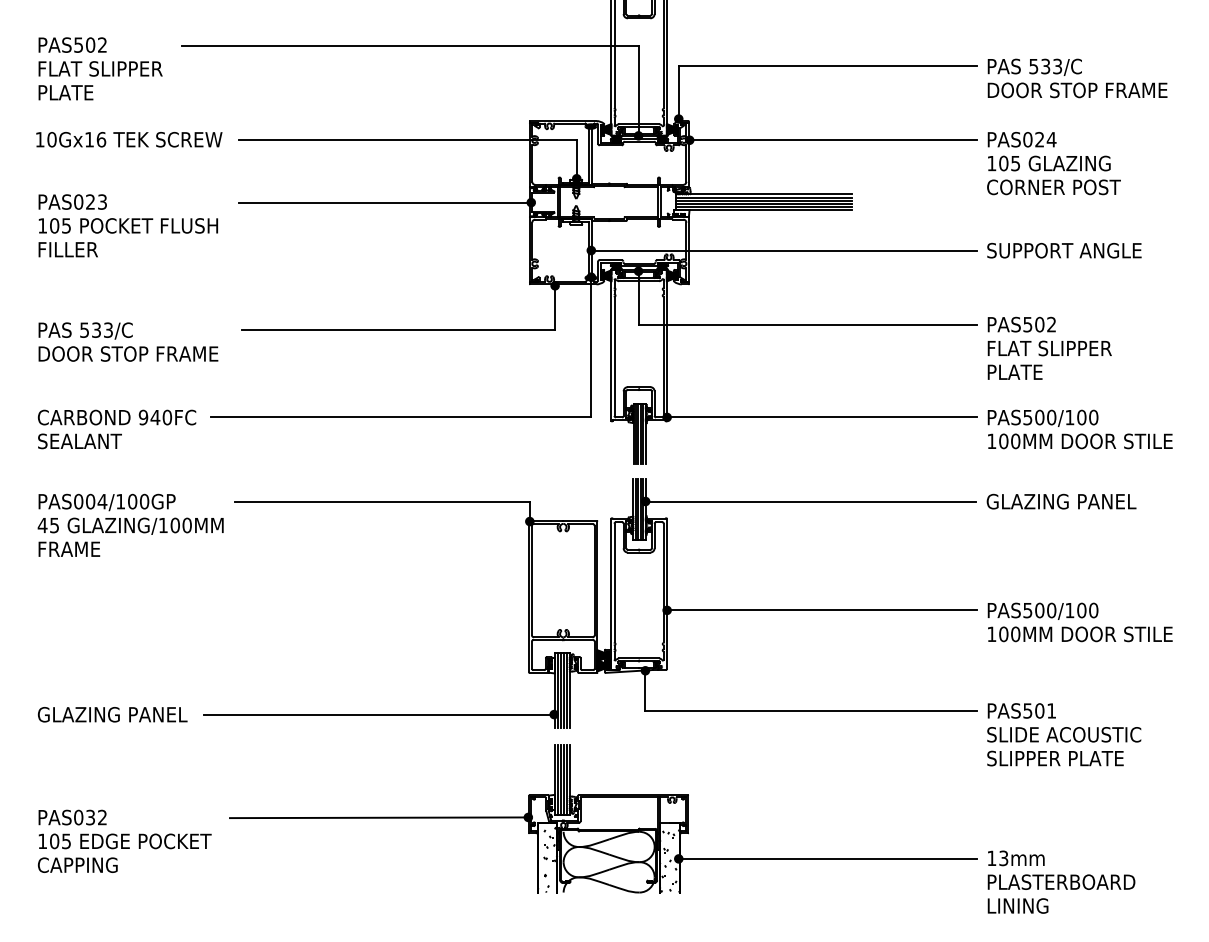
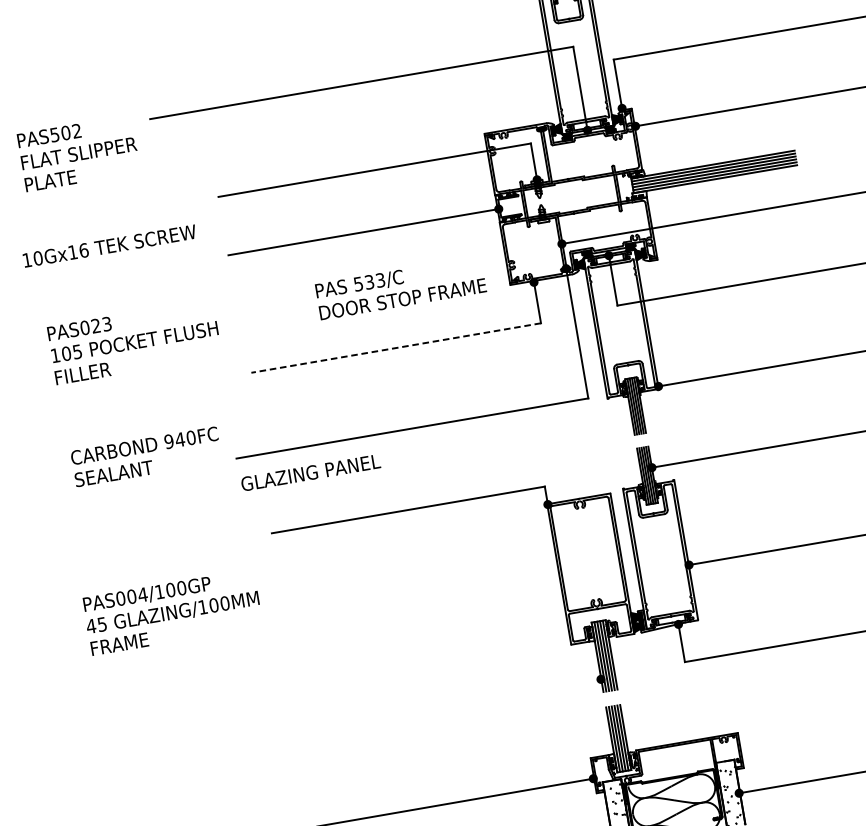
text: (129, 139) -> (109, 245), moved
text: (127, 225) -> (133, 341), moved
line: (398, 330) -> (396, 348), solid -> dashed
text: (128, 341) -> (400, 287), moved
text: (116, 429) -> (145, 456), moved
text: (130, 524) -> (172, 611), moved
text: (112, 714) -> (310, 472), moved
line: (379, 714) -> (439, 706), removed

